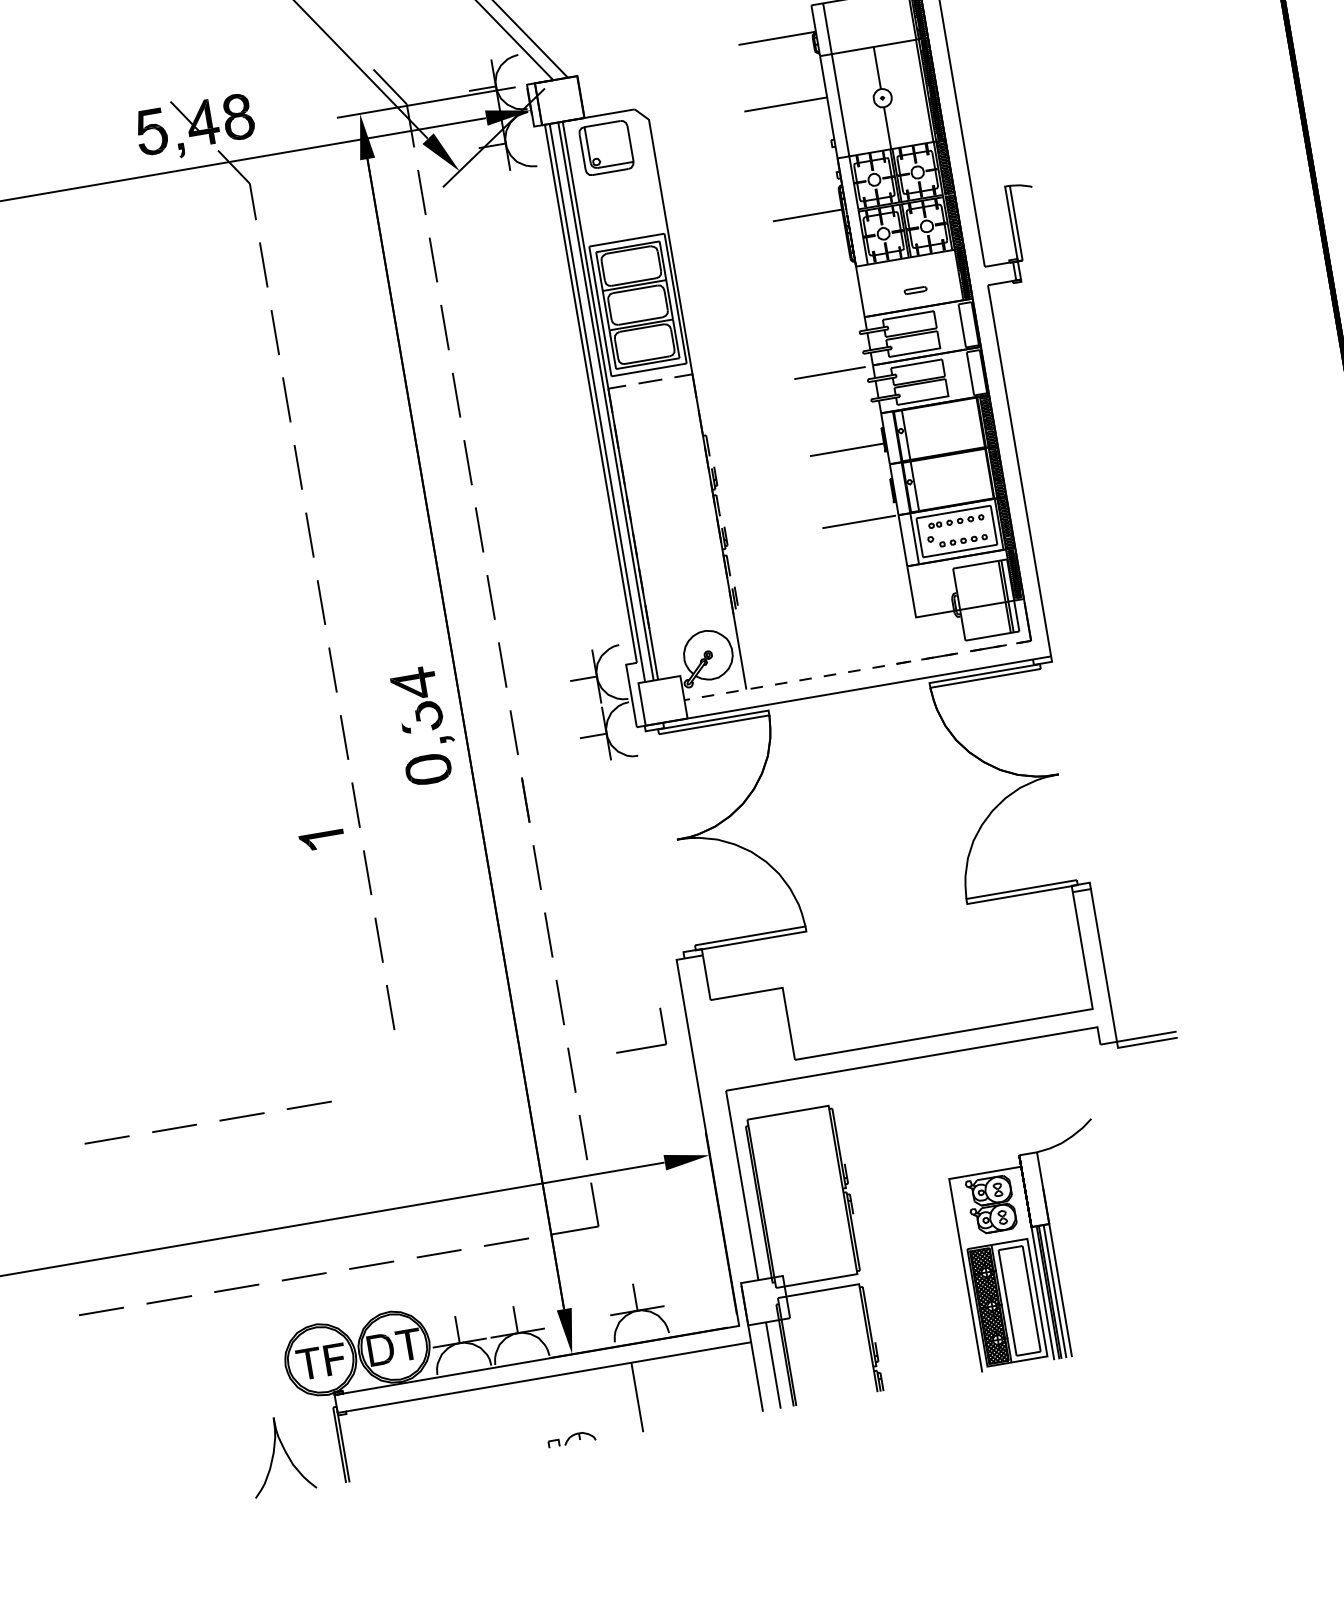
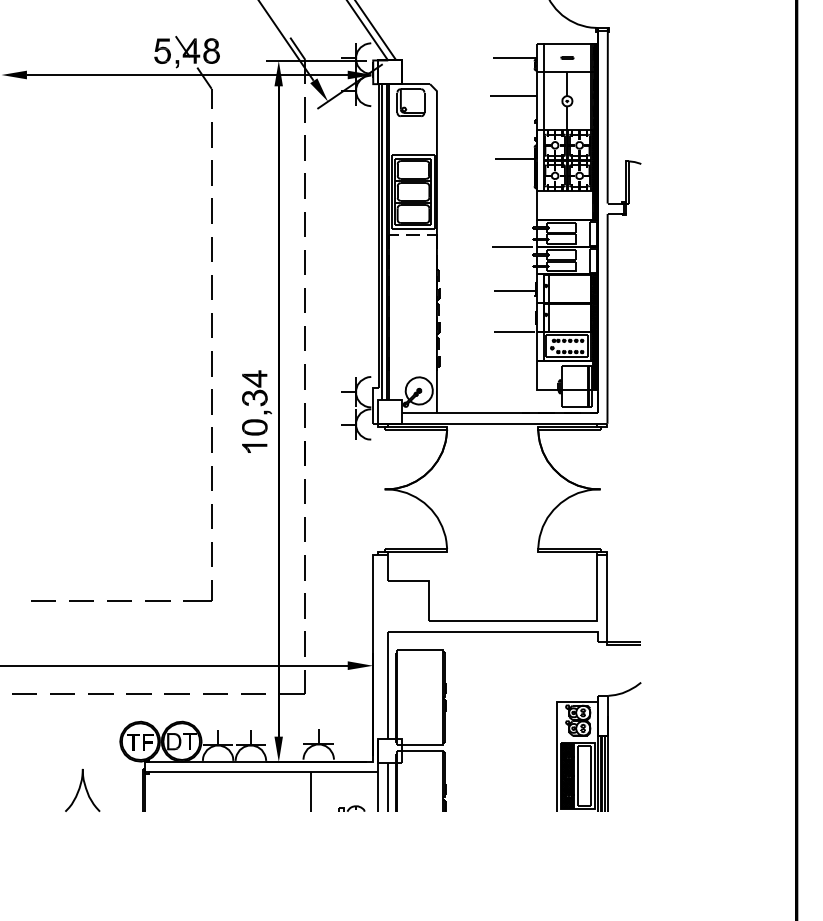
part: (915, 289) -> (567, 57), moved
line: (857, 670) -> (499, 413), dashed -> solid
fill: (406, 718) -> (247, 397), added
part: (321, 840) -> (254, 448), moved
part: (641, 1048) -> (197, 600), moved
part: (1035, 1244) -> (598, 746), moved
part: (571, 1438) -> (351, 808), moved
part: (279, 1455) -> (82, 790), moved

